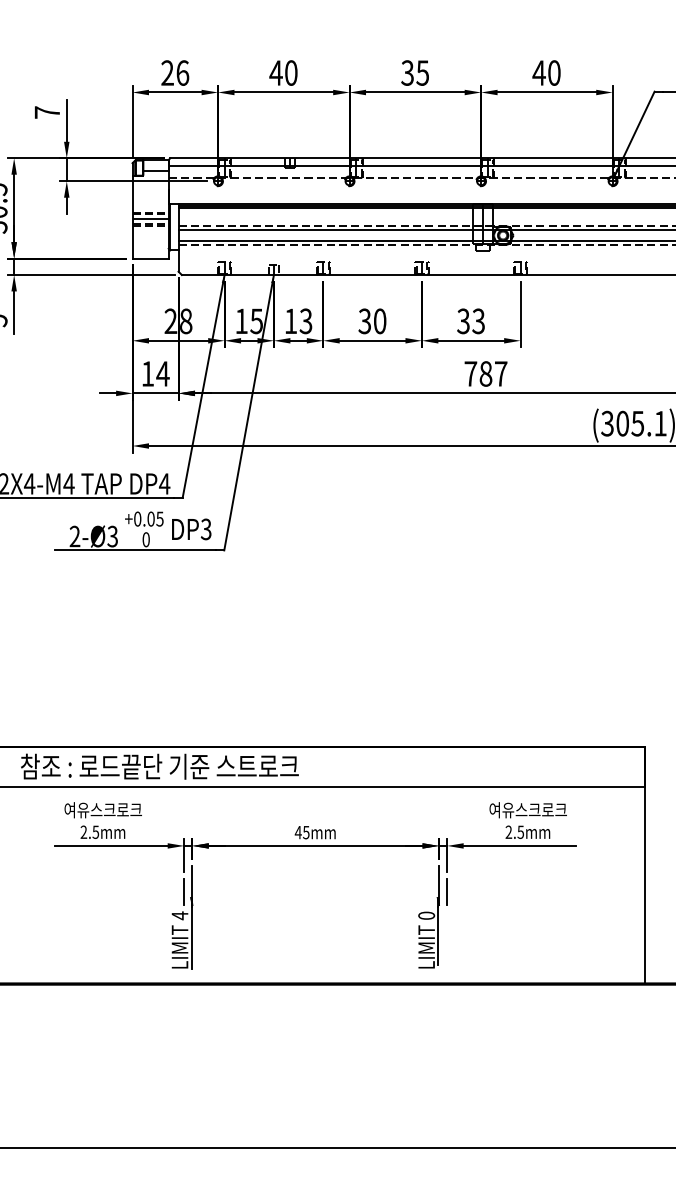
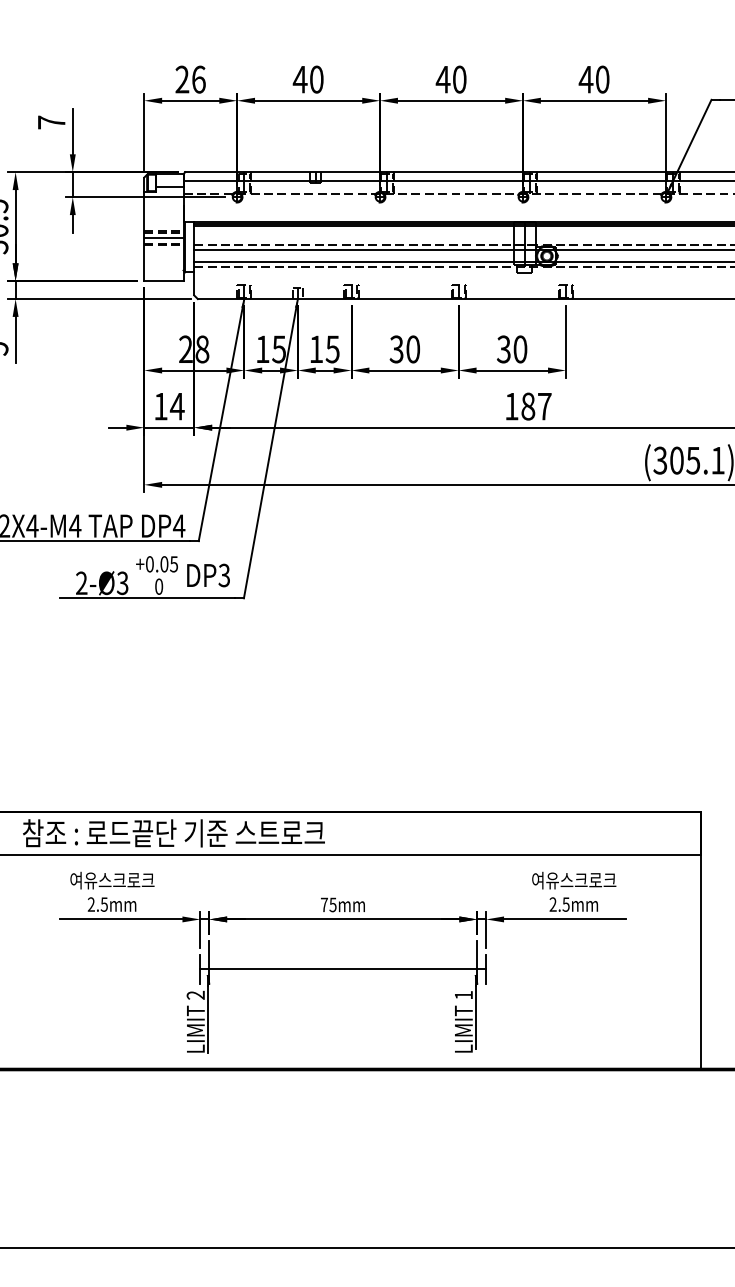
text: (414, 72) -> (450, 79), 35 -> 40
text: (306, 320) -> (333, 348), 13 -> 15
text: (478, 321) -> (520, 349), 33 -> 30
text: (470, 373) -> (511, 406), 787 -> 187
text: (297, 832) -> (323, 904), 45mm -> 75mm
line: (315, 891) -> (343, 968), added
text: (179, 915) -> (195, 995), 4 -> 2
text: (426, 915) -> (463, 995), 0 -> 1

